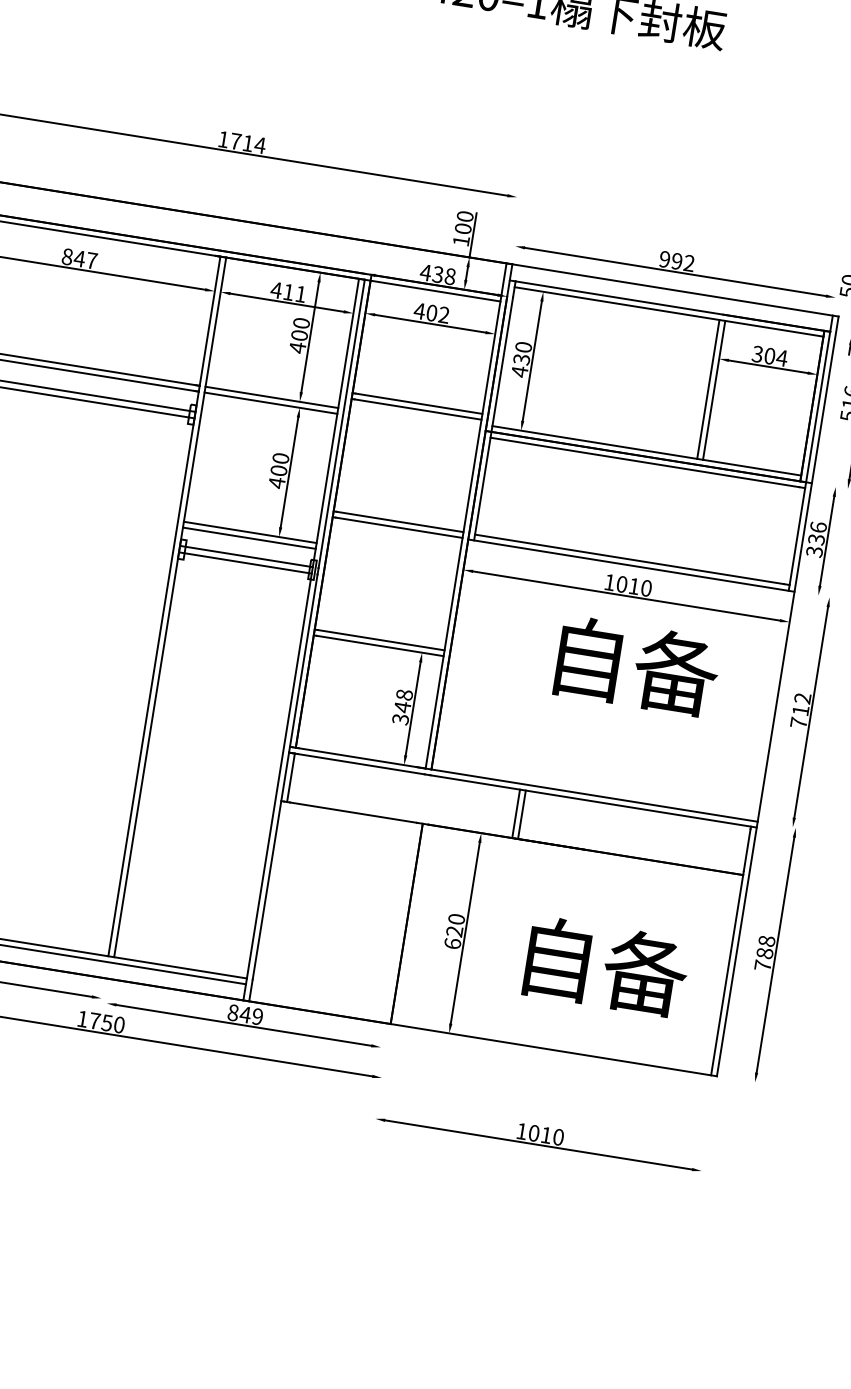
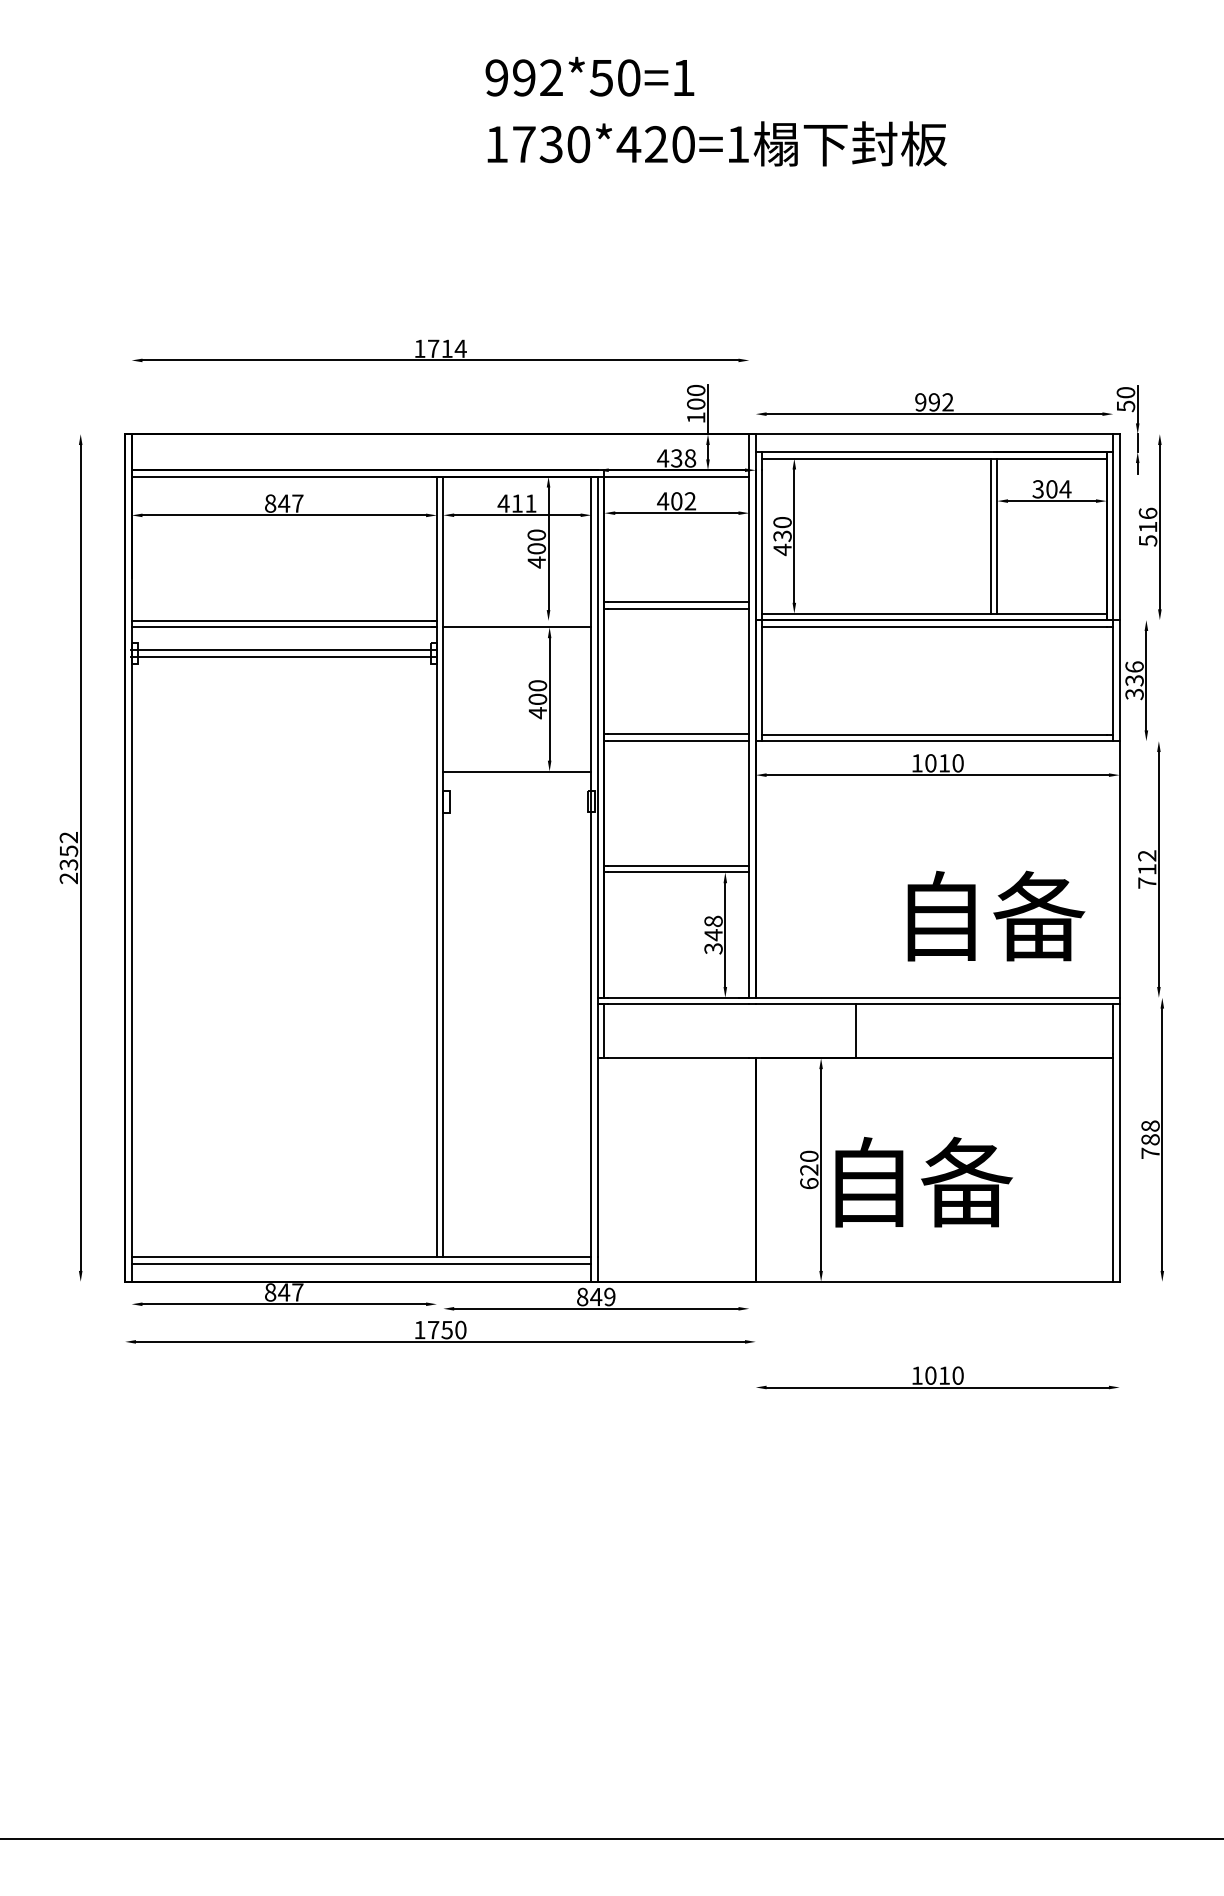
line: (272, 397) -> (517, 620), removed
line: (249, 537) -> (517, 777), removed
line: (246, 556) -> (517, 798), removed
line: (245, 562) -> (517, 805), removed
text: (638, 666) -> (996, 915), moved
line: (522, 815) -> (862, 1031), removed
text: (606, 966) -> (923, 1181), moved

